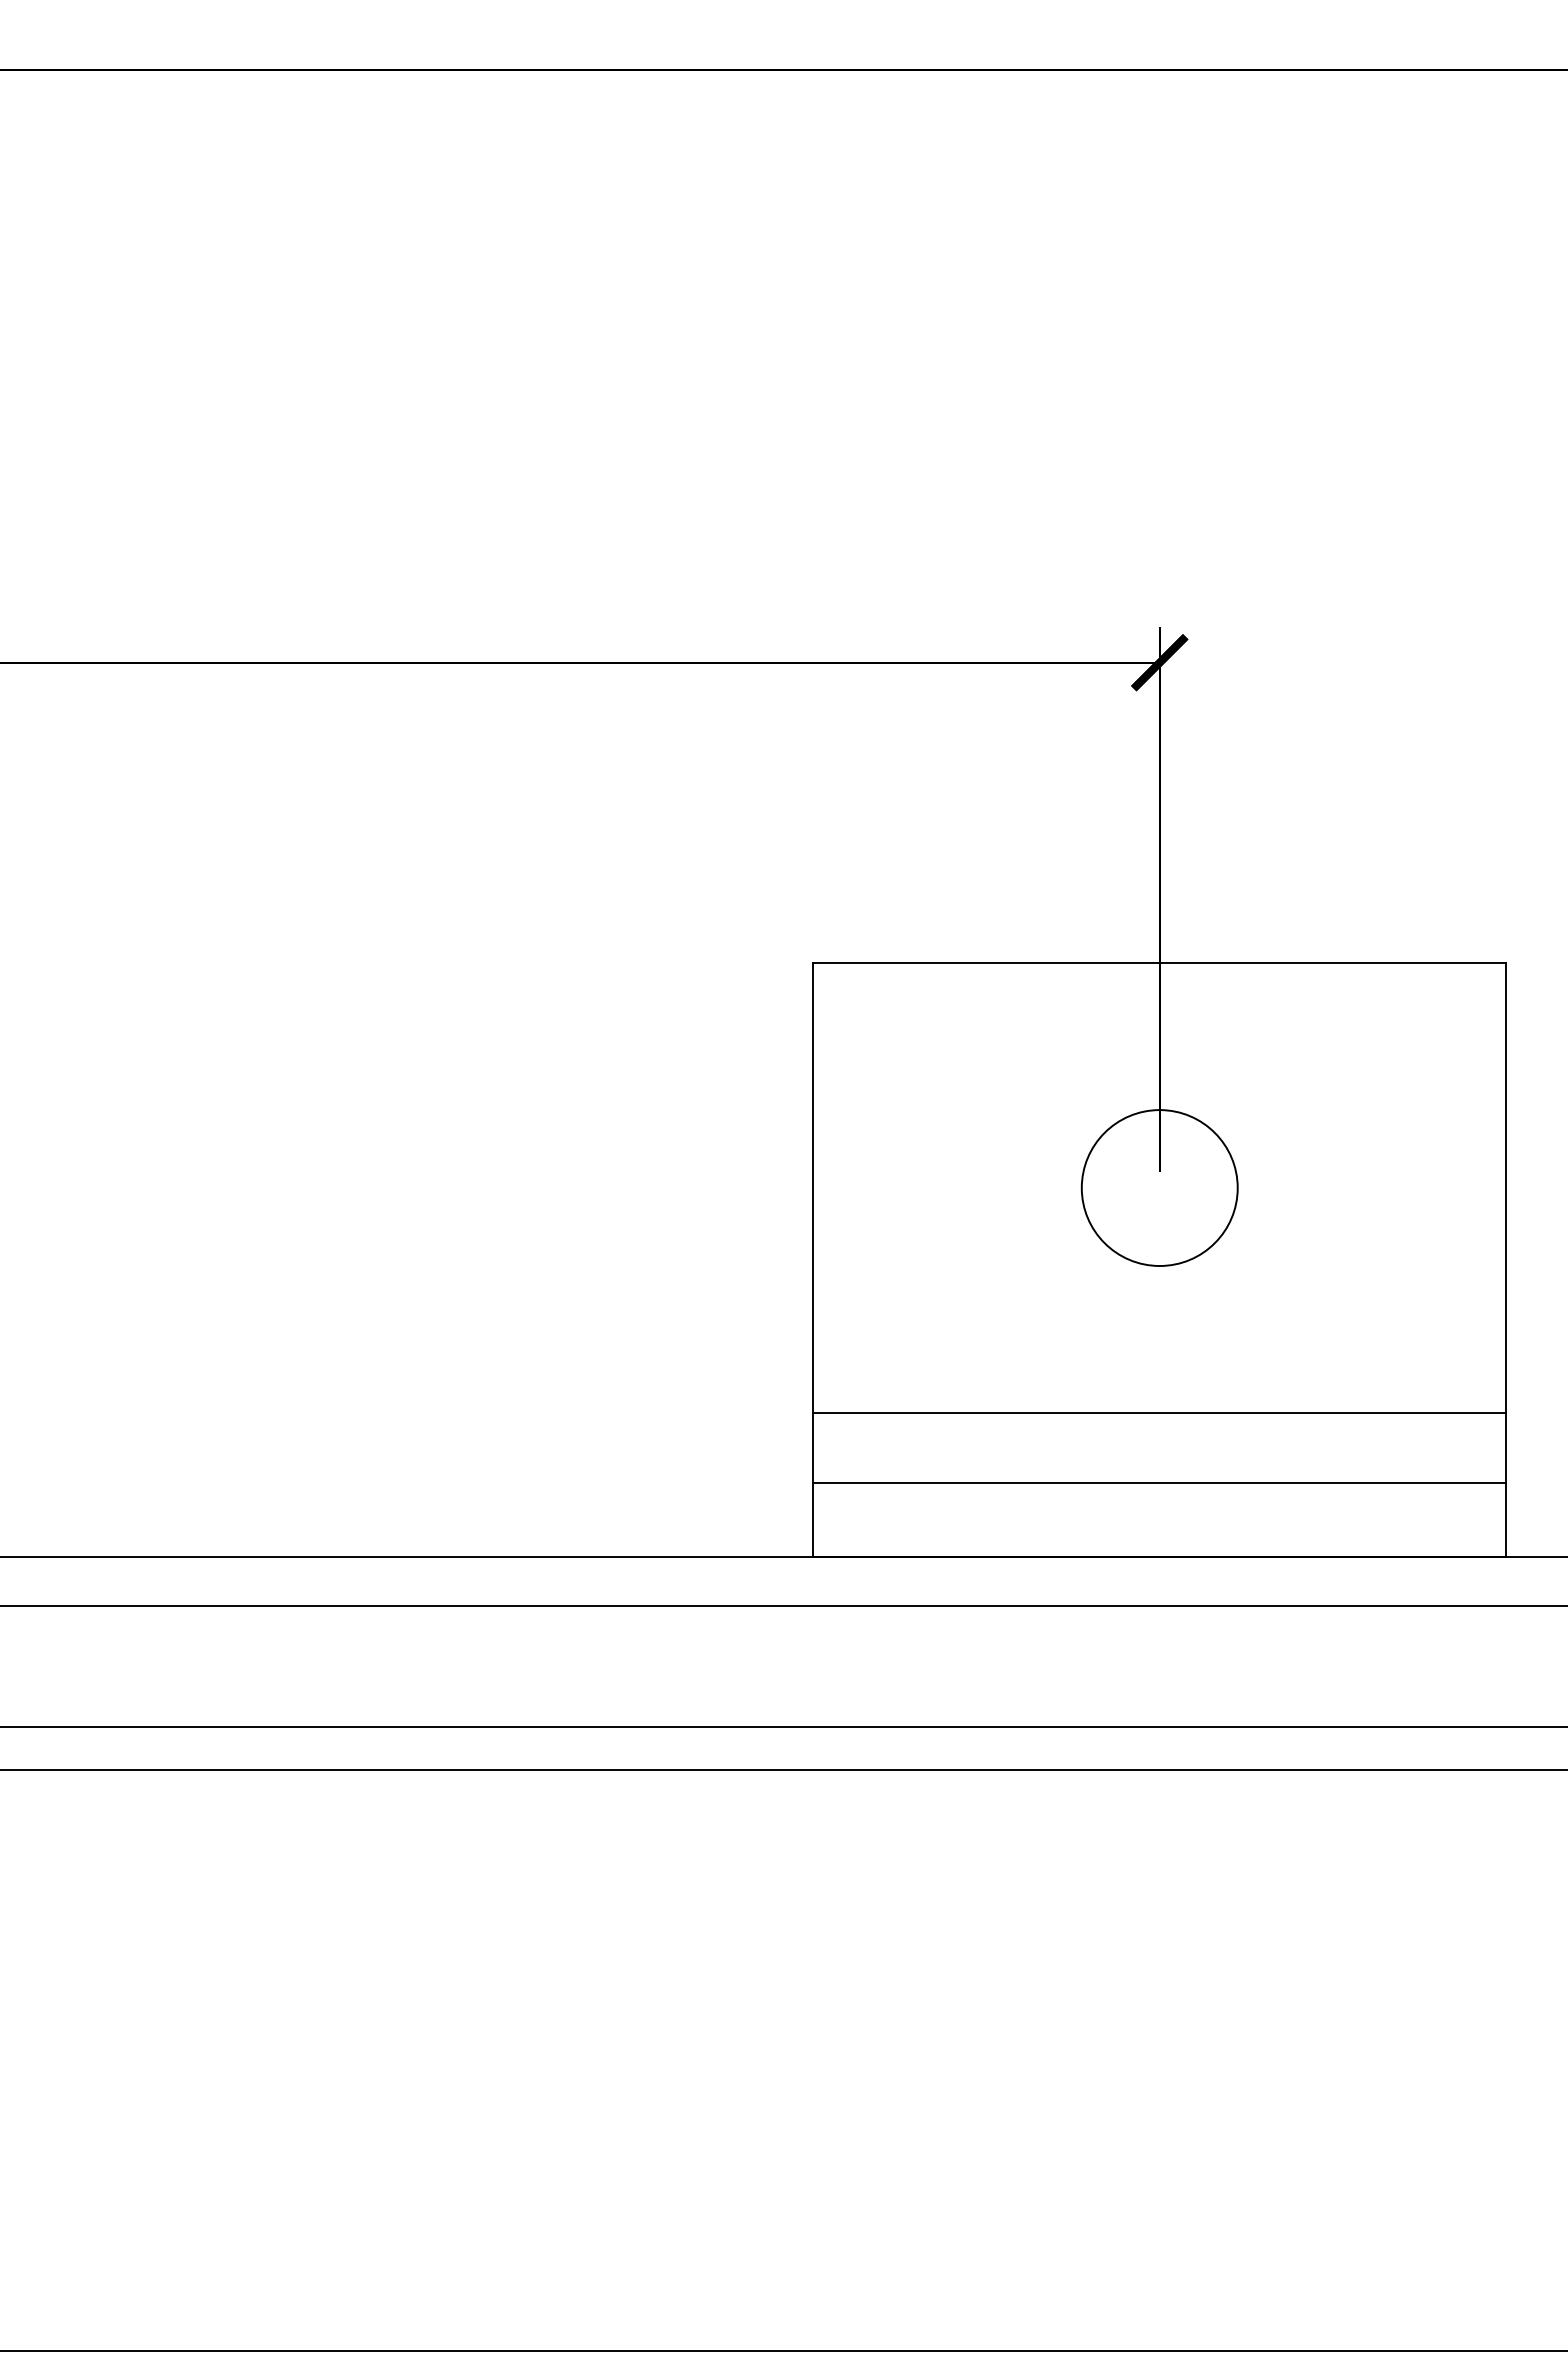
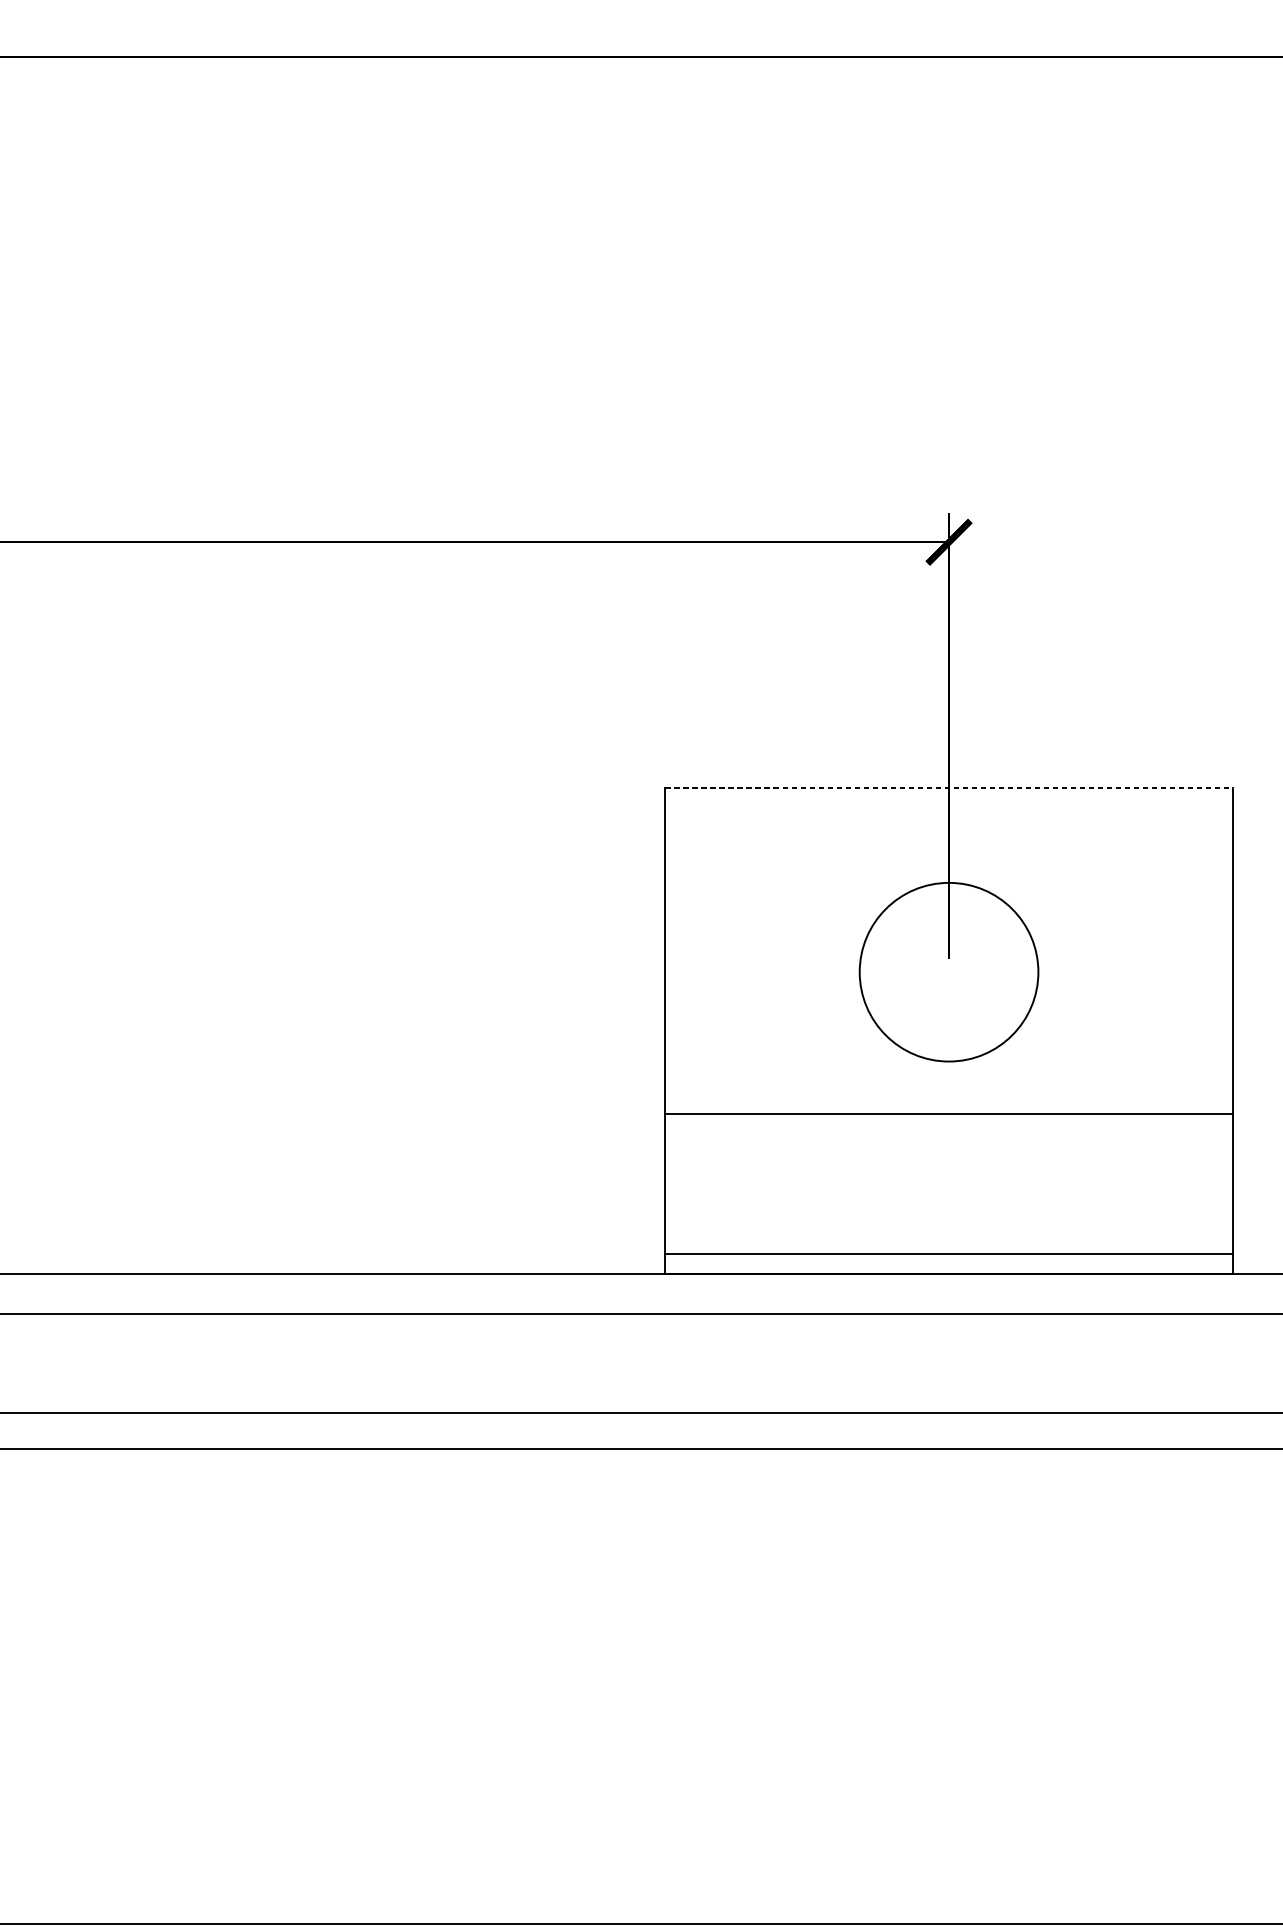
line: (1159, 962) -> (948, 787), solid -> dashed
circle: (1159, 1188) -> (948, 972), size x1.4
line: (1159, 1413) -> (948, 1114), moved
line: (1159, 1482) -> (948, 1254), moved

